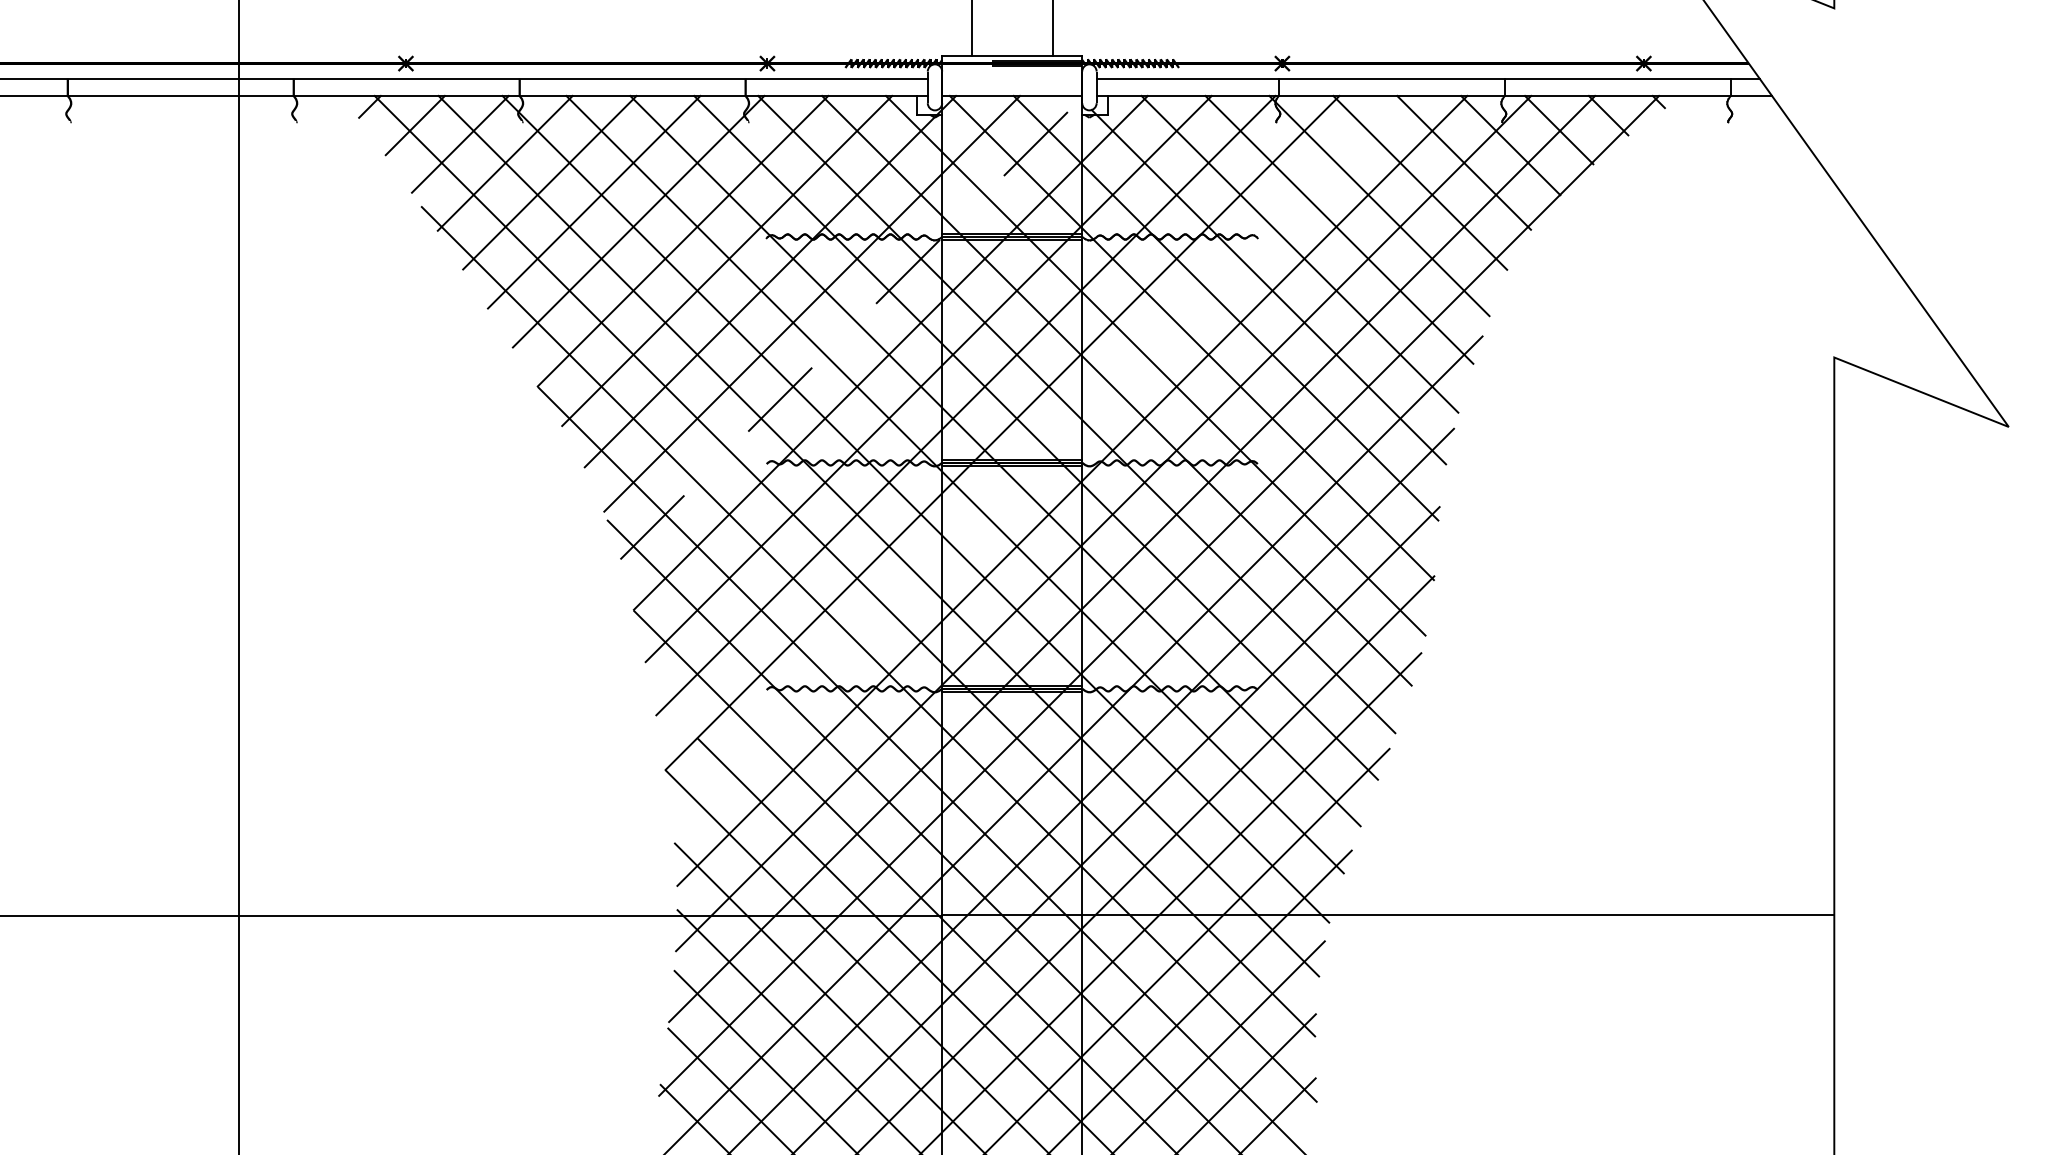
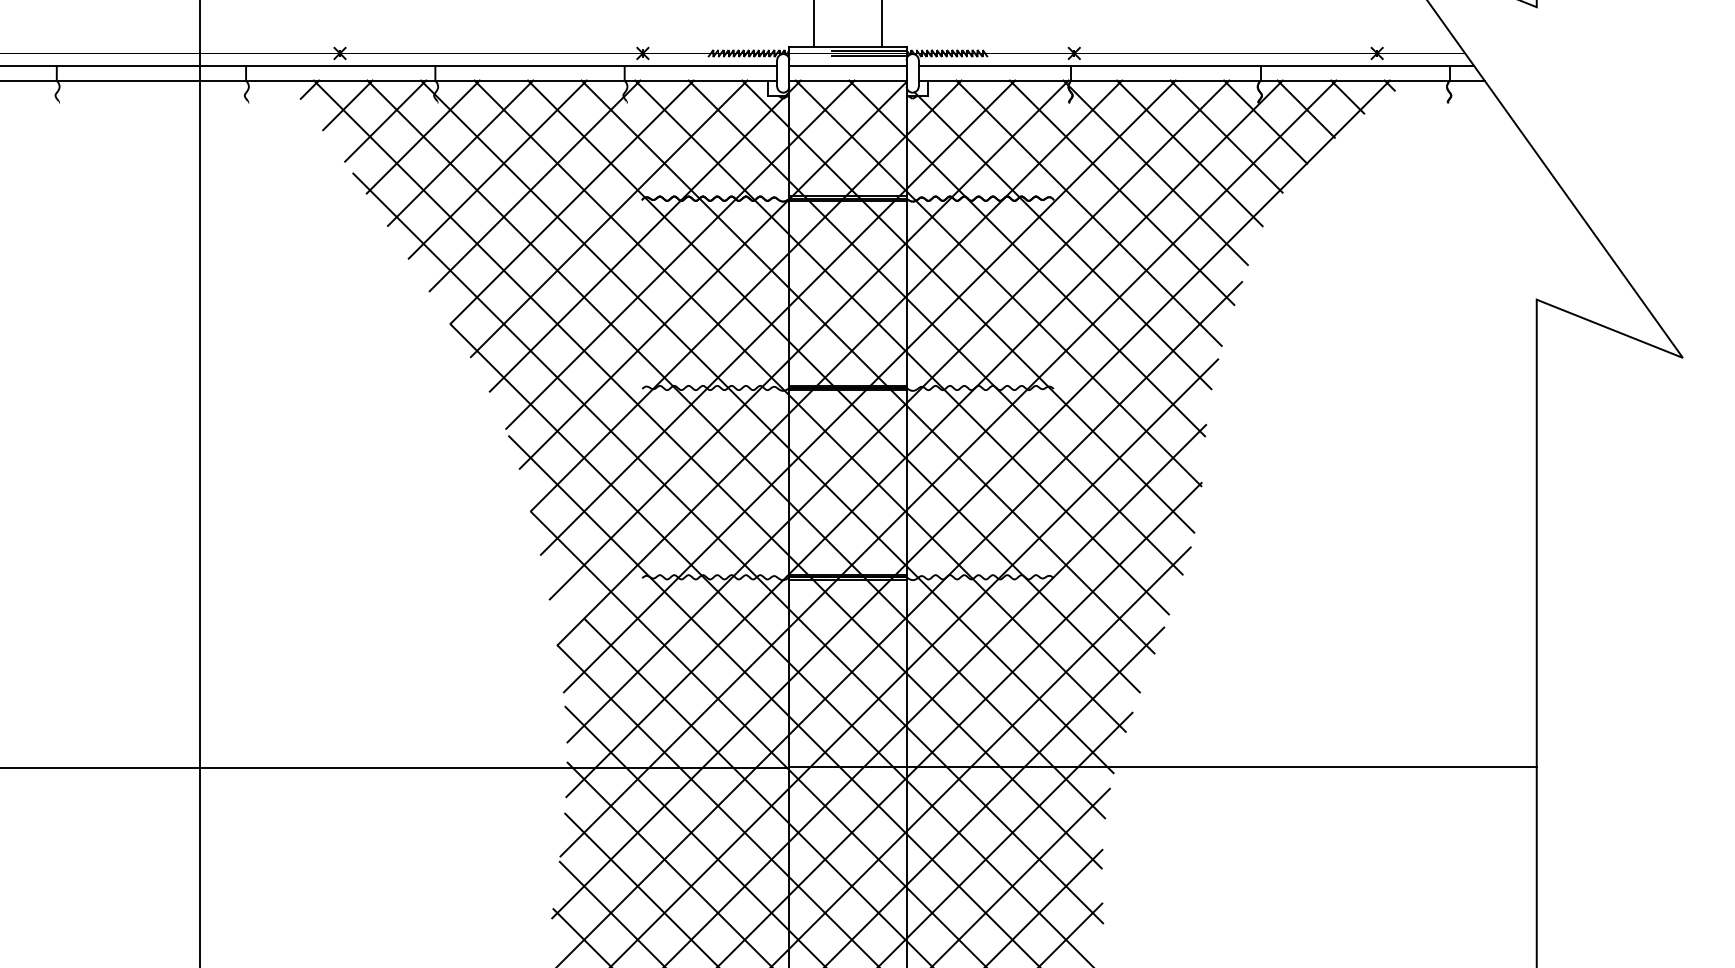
line: (1011, 79) -> (847, 66), added
line: (851, 328) -> (713, 275), dashed -> solid
line: (1037, 461) -> (869, 386), added

